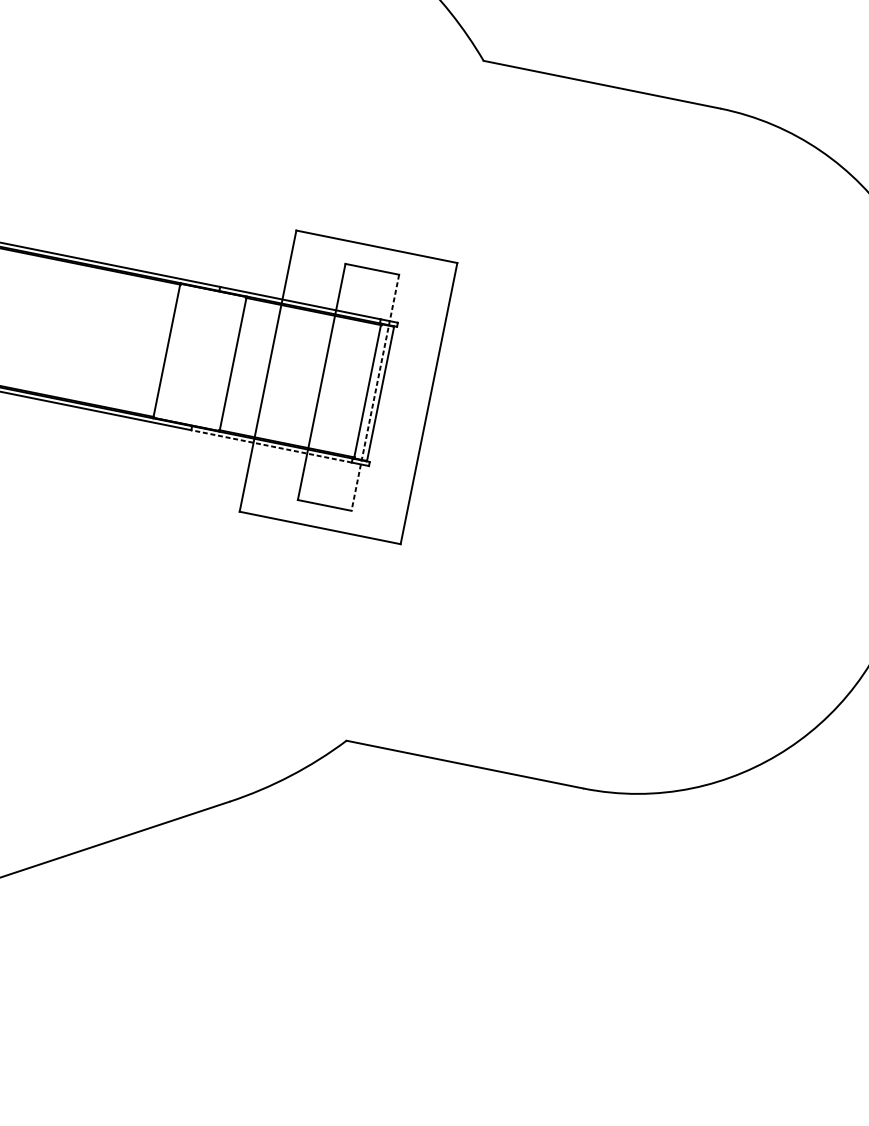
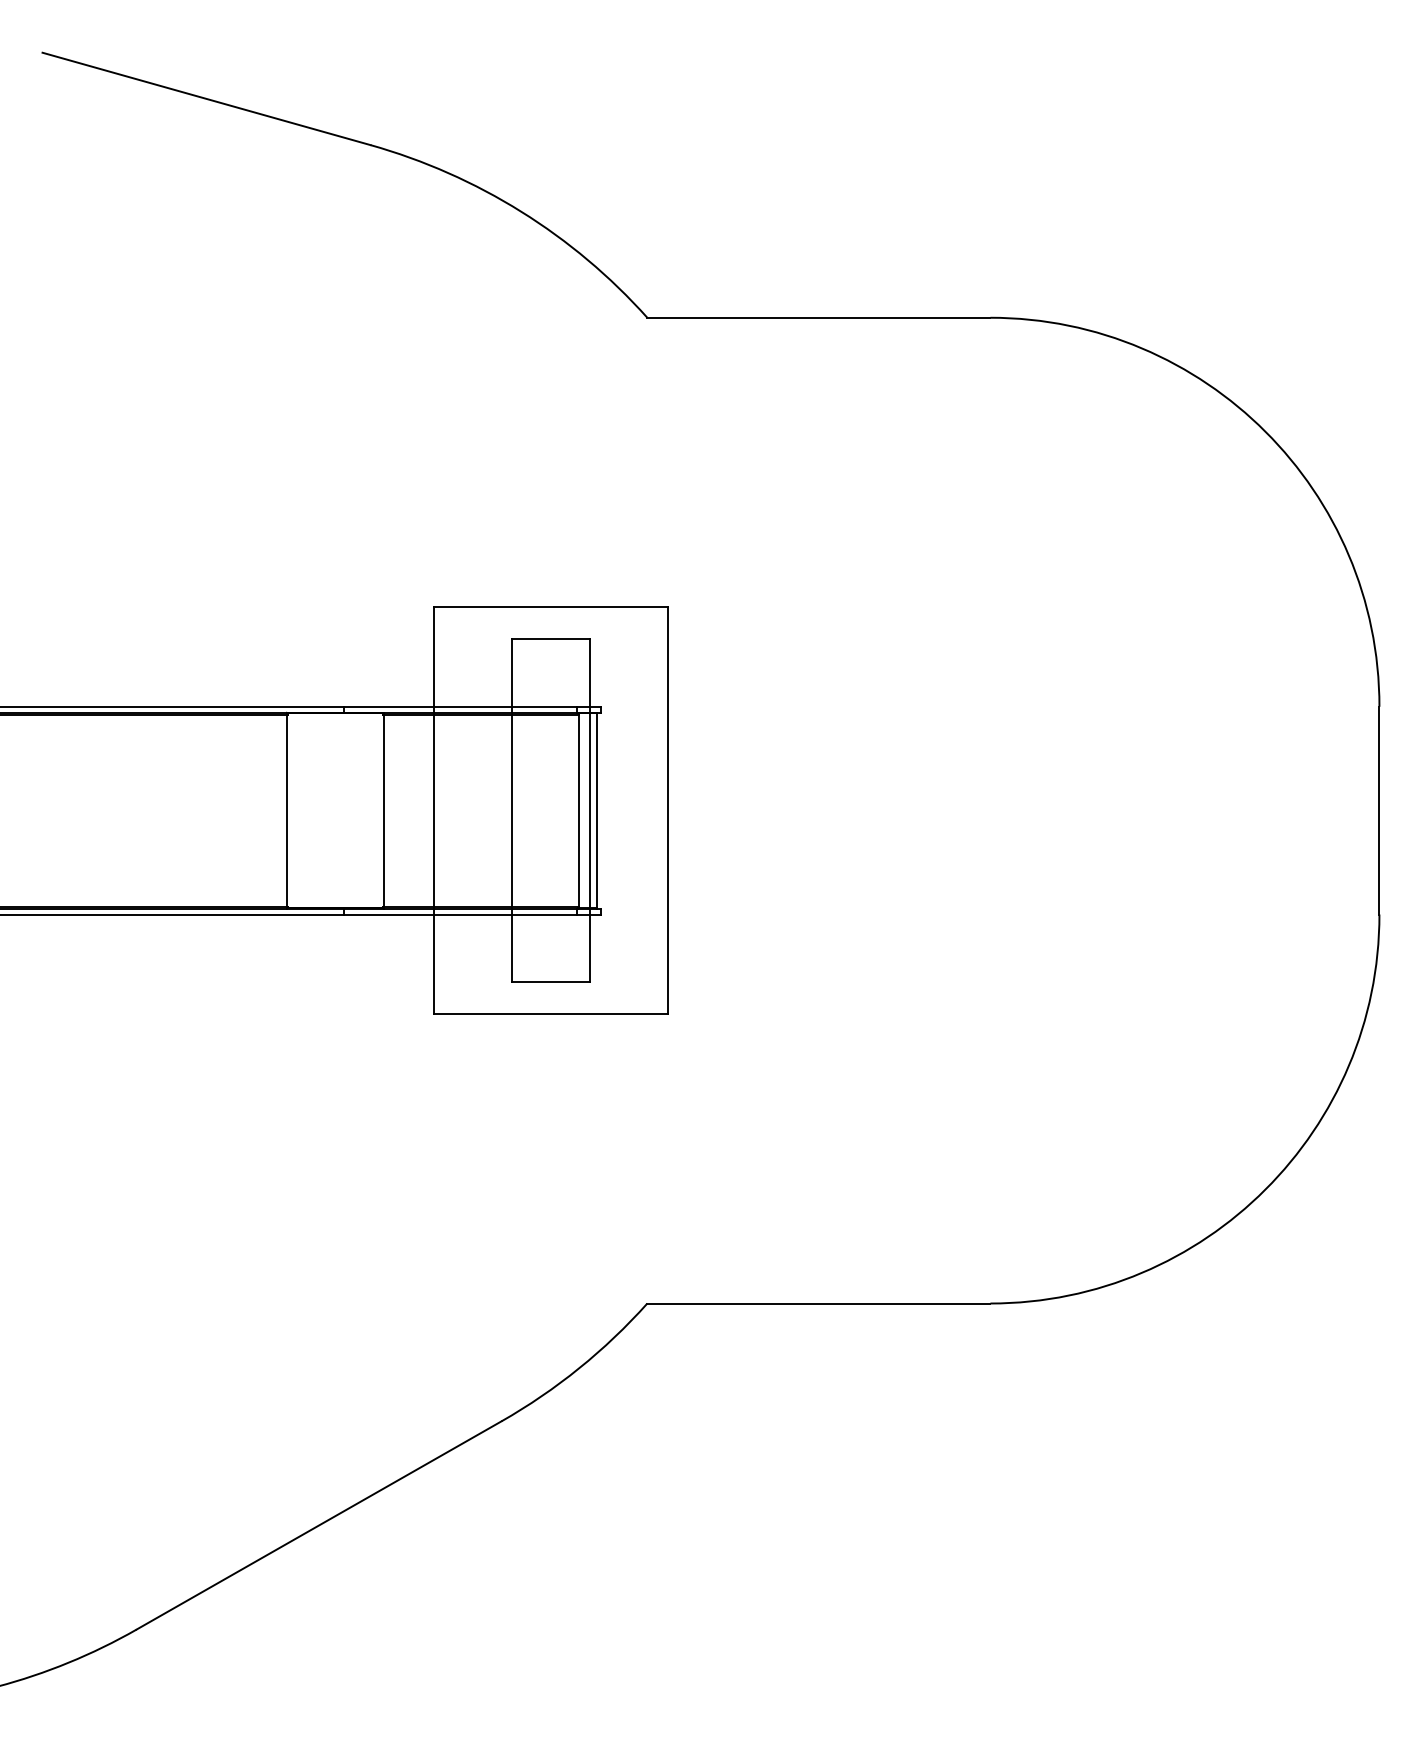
line: (375, 393) -> (589, 811), dashed -> solid
line: (271, 446) -> (459, 914), dashed -> solid

